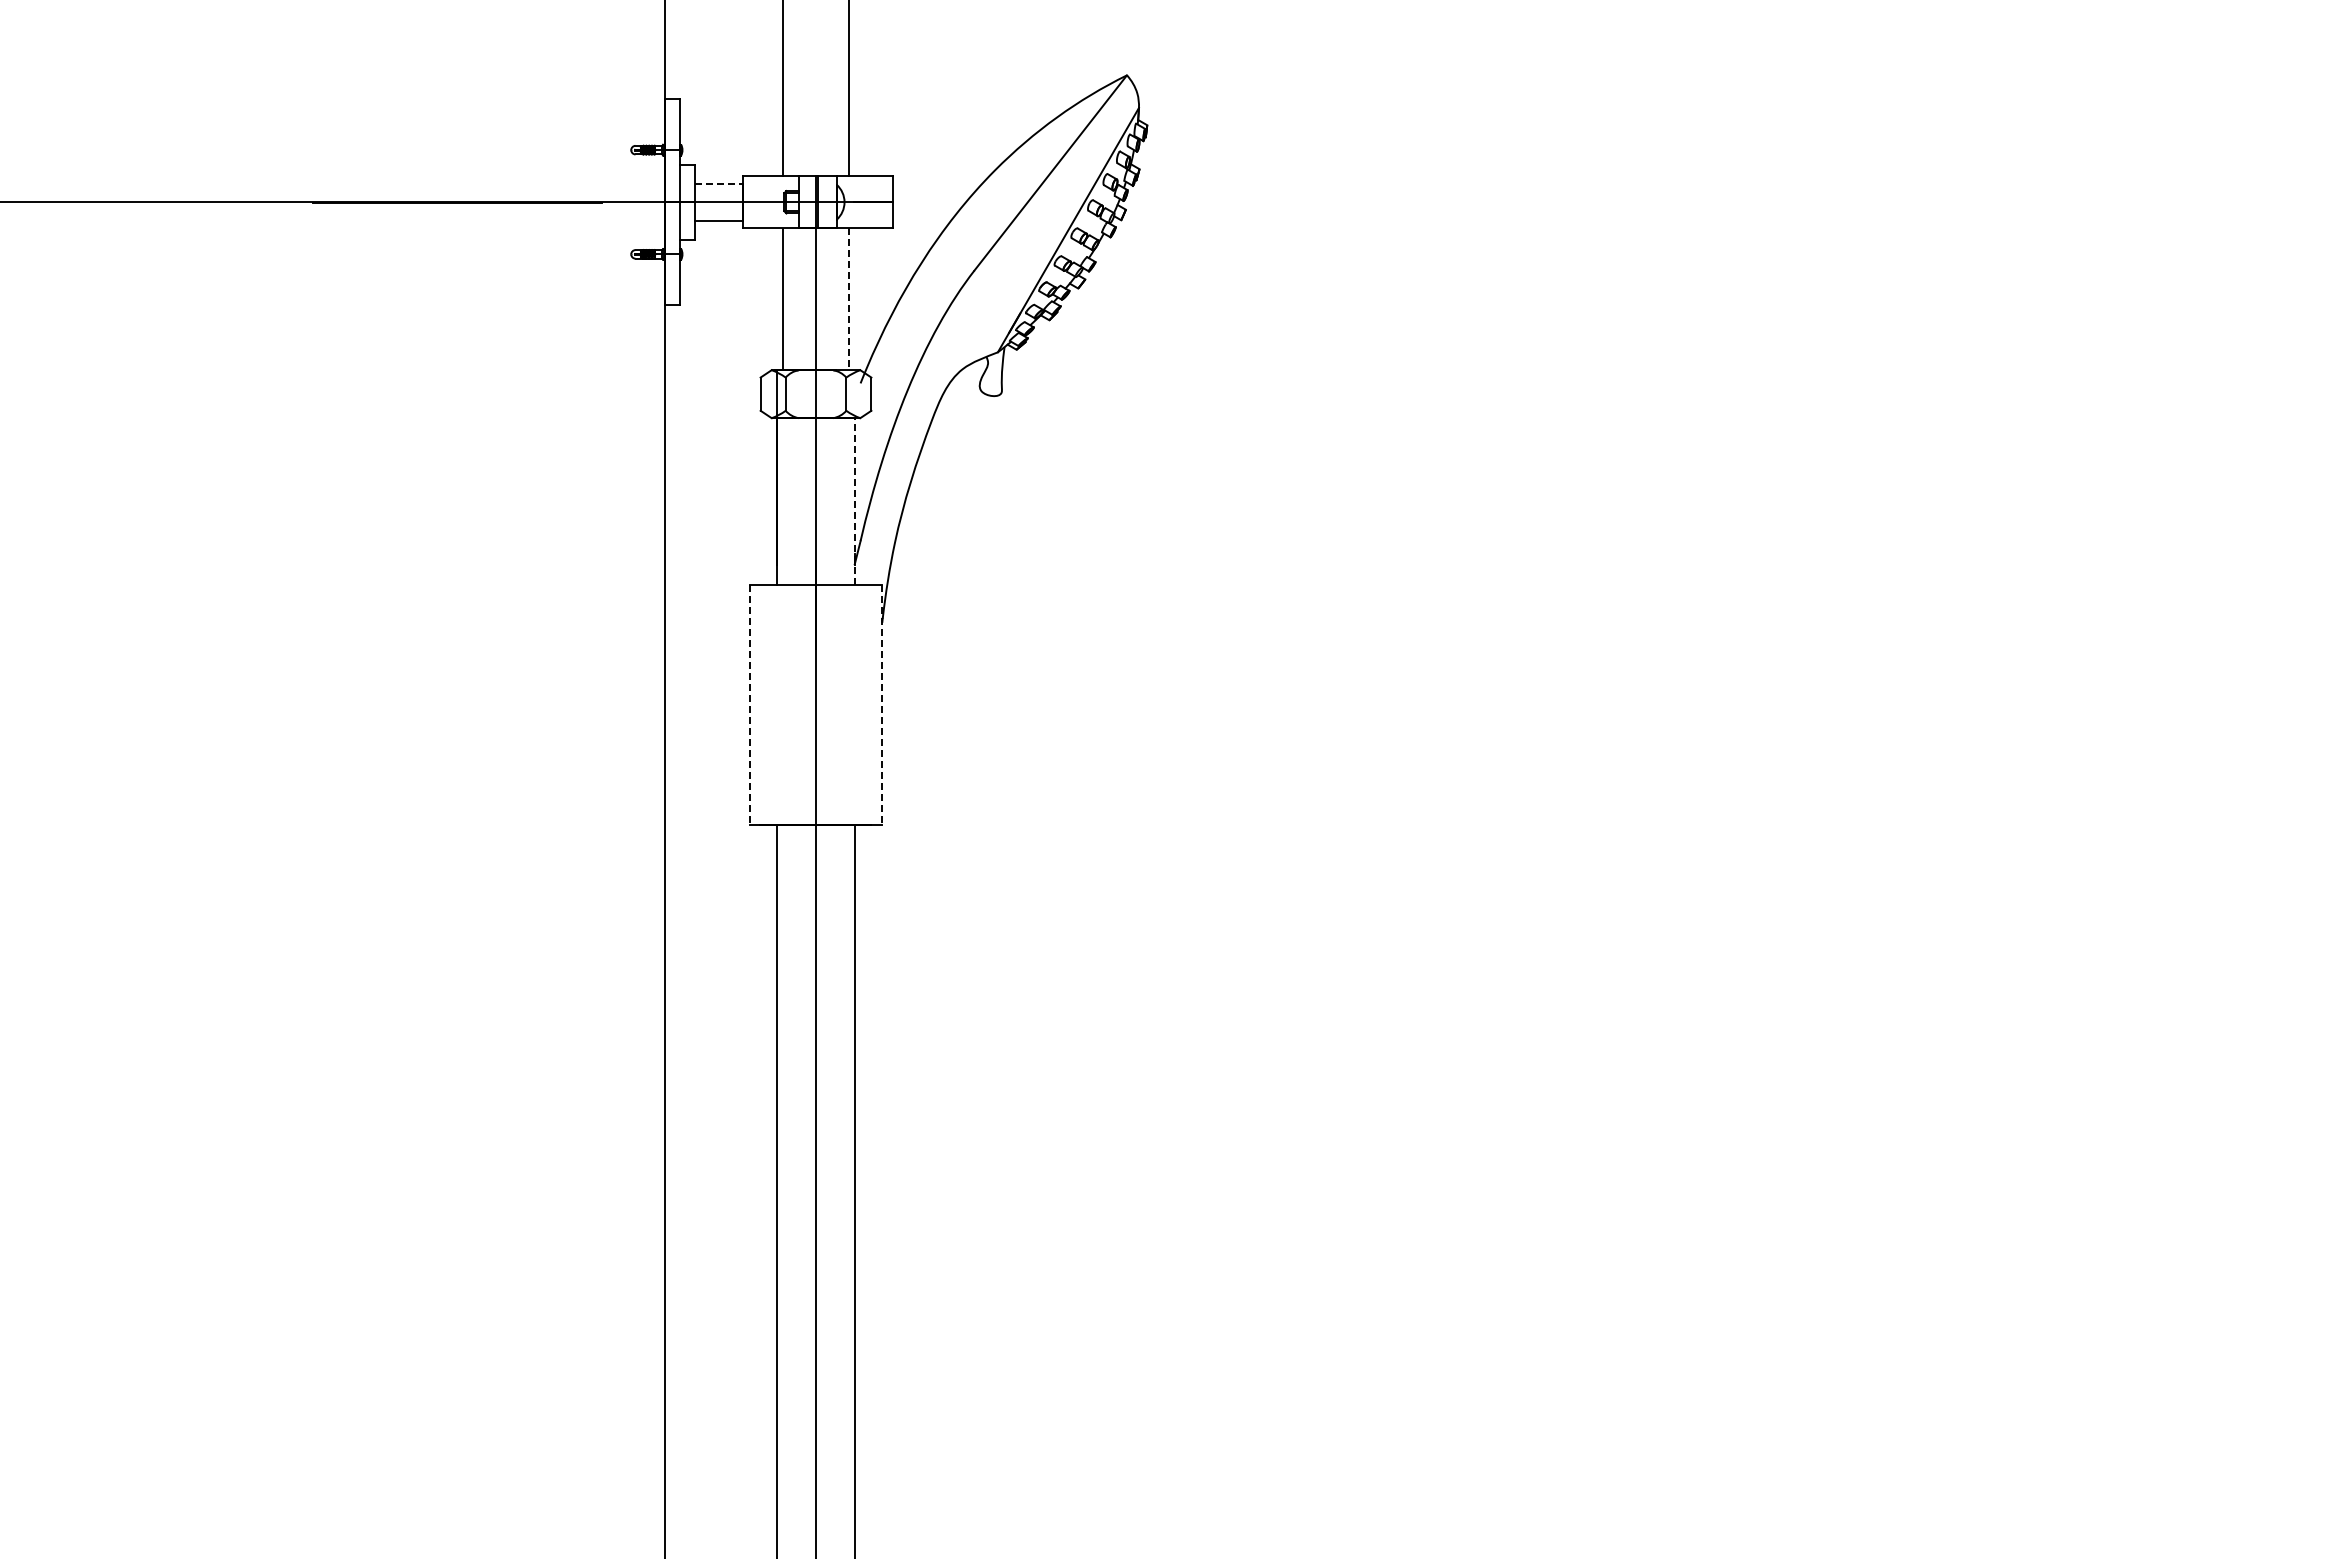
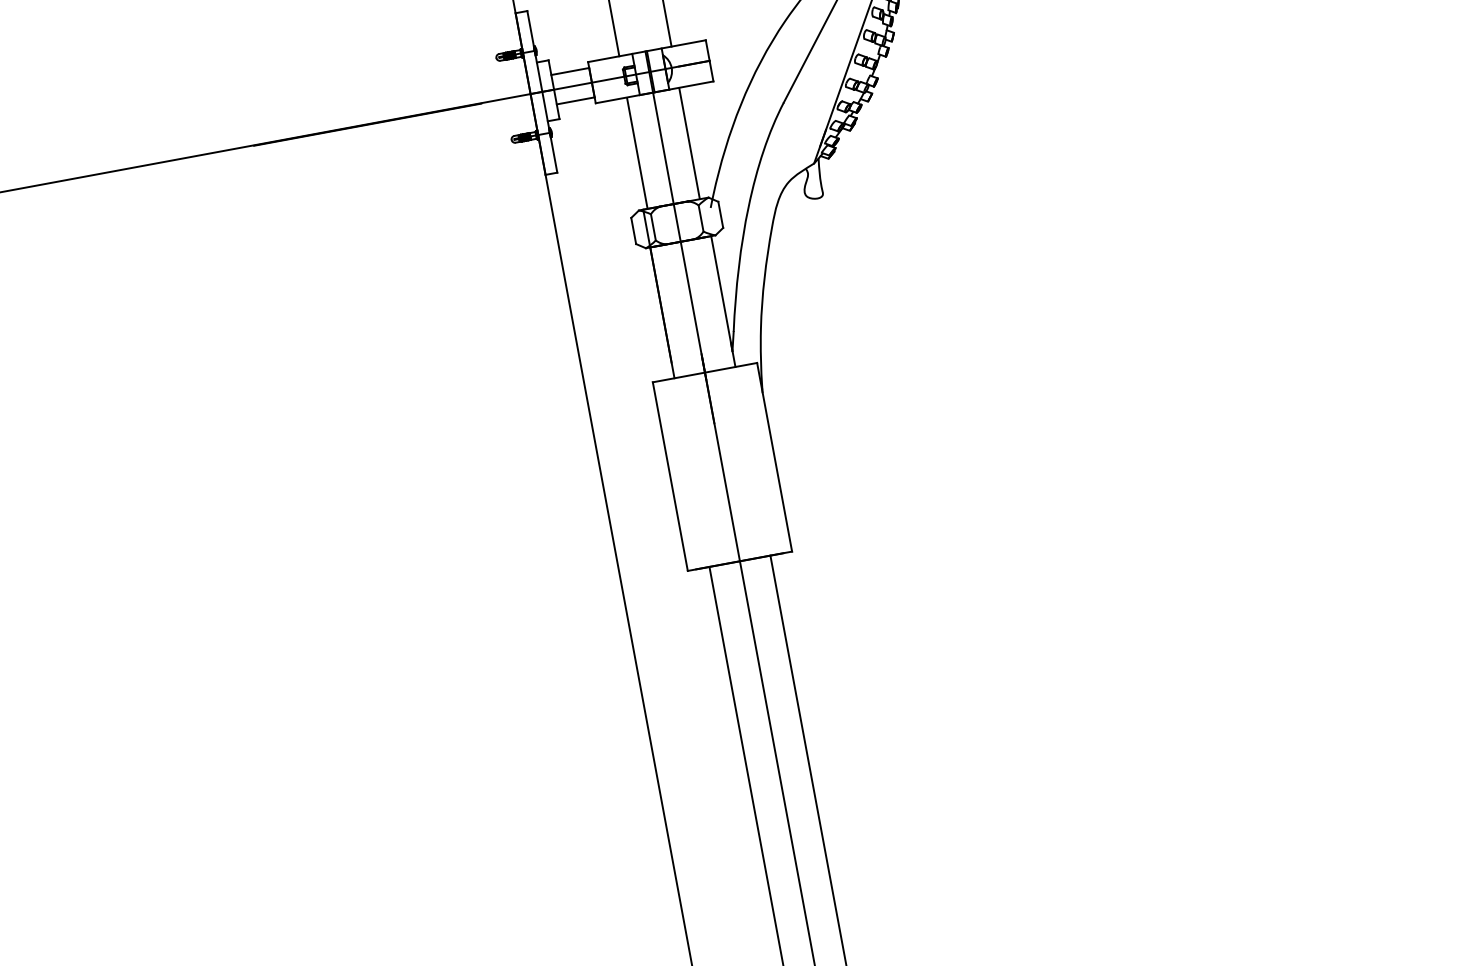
line: (719, 183) -> (570, 71), dashed -> solid
line: (849, 299) -> (689, 143), dashed -> solid
line: (854, 500) -> (722, 300), dashed -> solid
line: (749, 704) -> (670, 476), dashed -> solid
line: (882, 704) -> (774, 457), dashed -> solid

